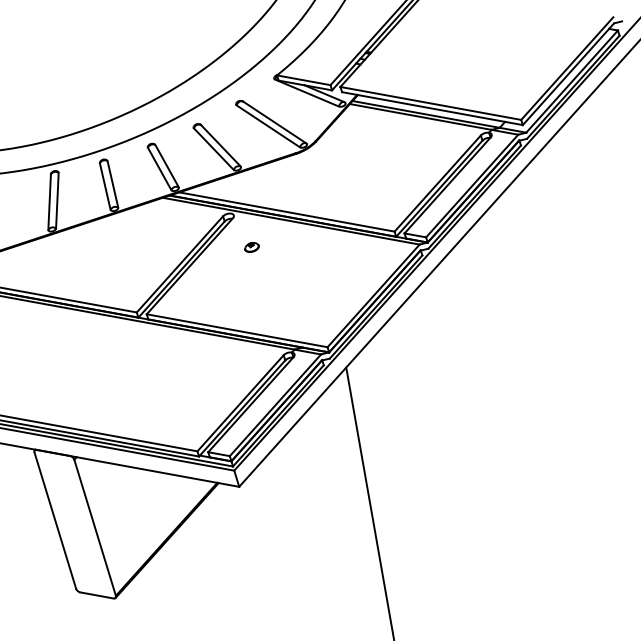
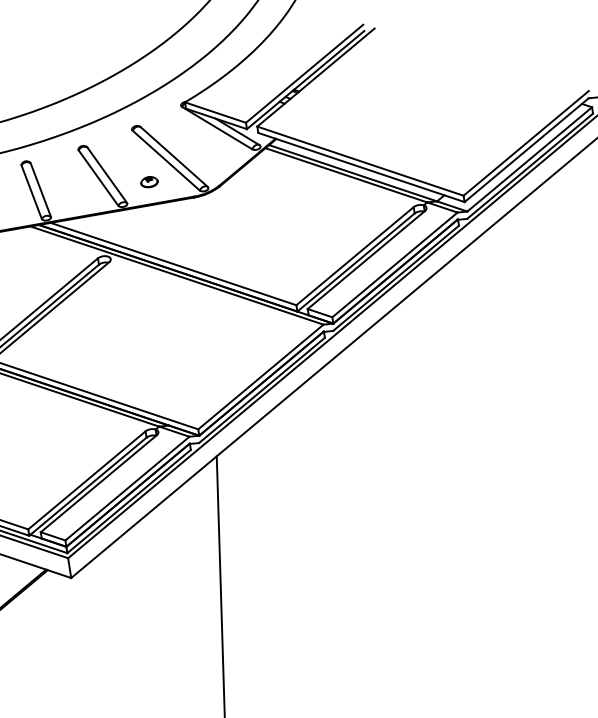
part: (251, 247) -> (148, 182), moved

